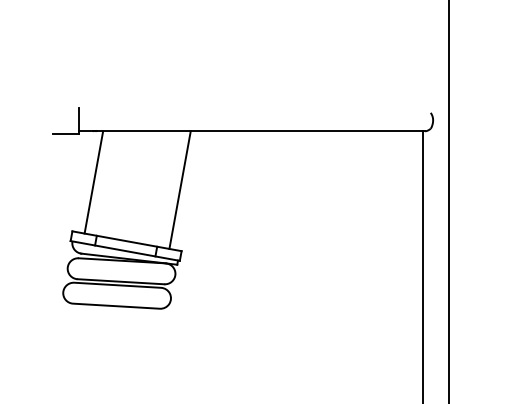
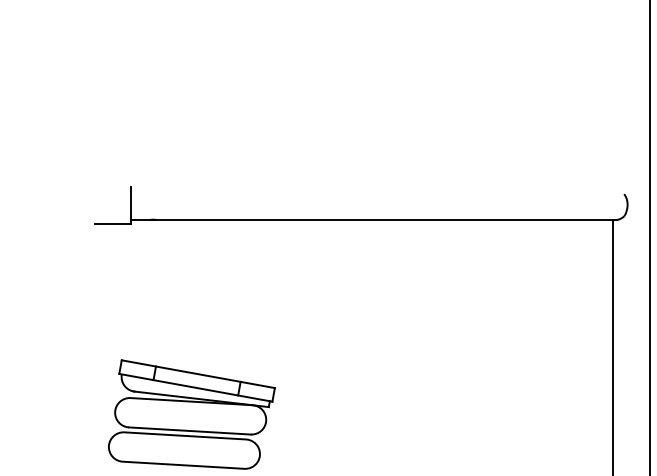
line: (93, 182) -> (151, 291), removed
line: (179, 189) -> (271, 301), removed

